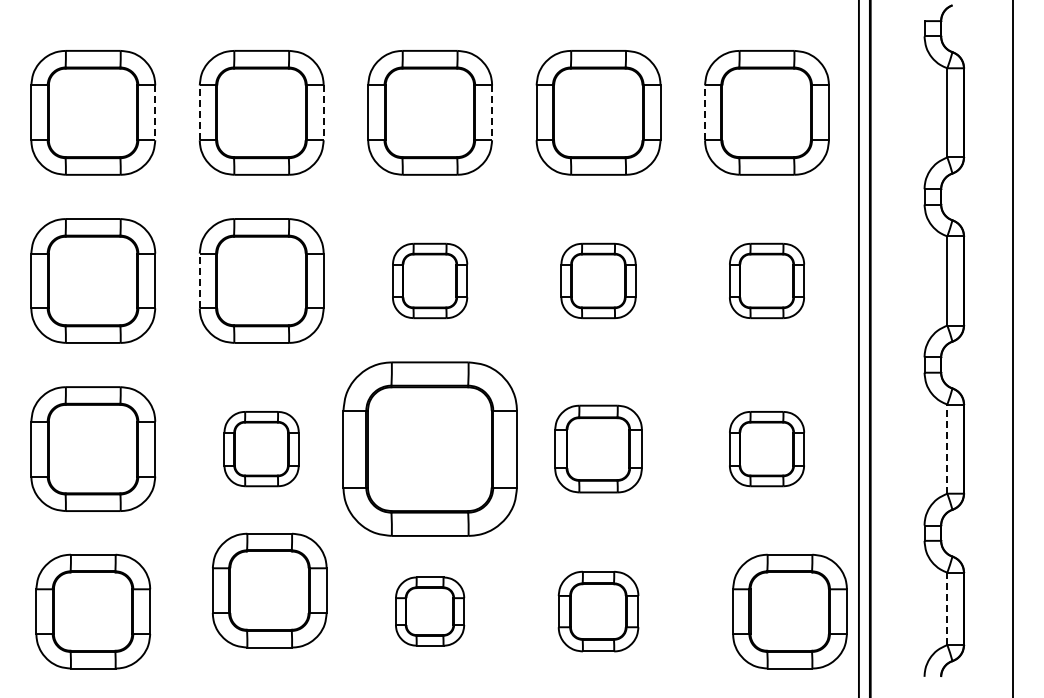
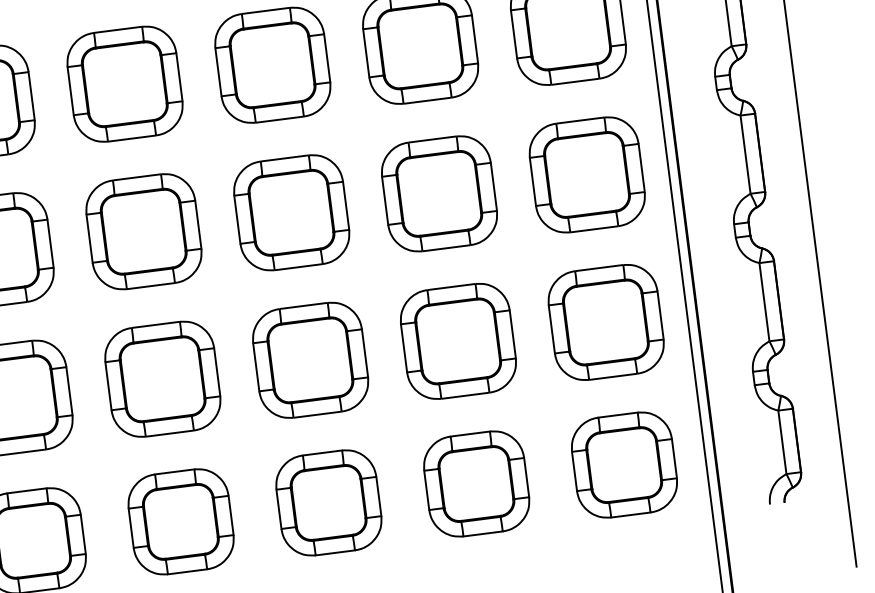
line: (199, 112) -> (70, 90), dashed -> solid
line: (705, 112) -> (514, 34), dashed -> solid
line: (155, 113) -> (31, 96), dashed -> solid
line: (323, 113) -> (179, 77), dashed -> solid
line: (492, 113) -> (327, 58), dashed -> solid
line: (199, 280) -> (89, 238), dashed -> solid
part: (429, 280) -> (291, 212), size x1.67
part: (598, 280) -> (439, 193), size x1.67
part: (766, 280) -> (586, 174), size x1.67
part: (261, 448) -> (162, 378), size x1.67
part: (429, 448) -> (309, 359), size x0.71
part: (598, 448) -> (458, 340), size x1.43
part: (766, 448) -> (605, 321), size x1.67
line: (947, 449) -> (764, 302), dashed -> solid
part: (269, 590) -> (180, 521), moved
line: (947, 609) -> (782, 442), dashed -> solid
part: (429, 611) -> (328, 502), size x1.67
part: (598, 611) -> (476, 483), size x1.43
part: (789, 611) -> (624, 465), moved

